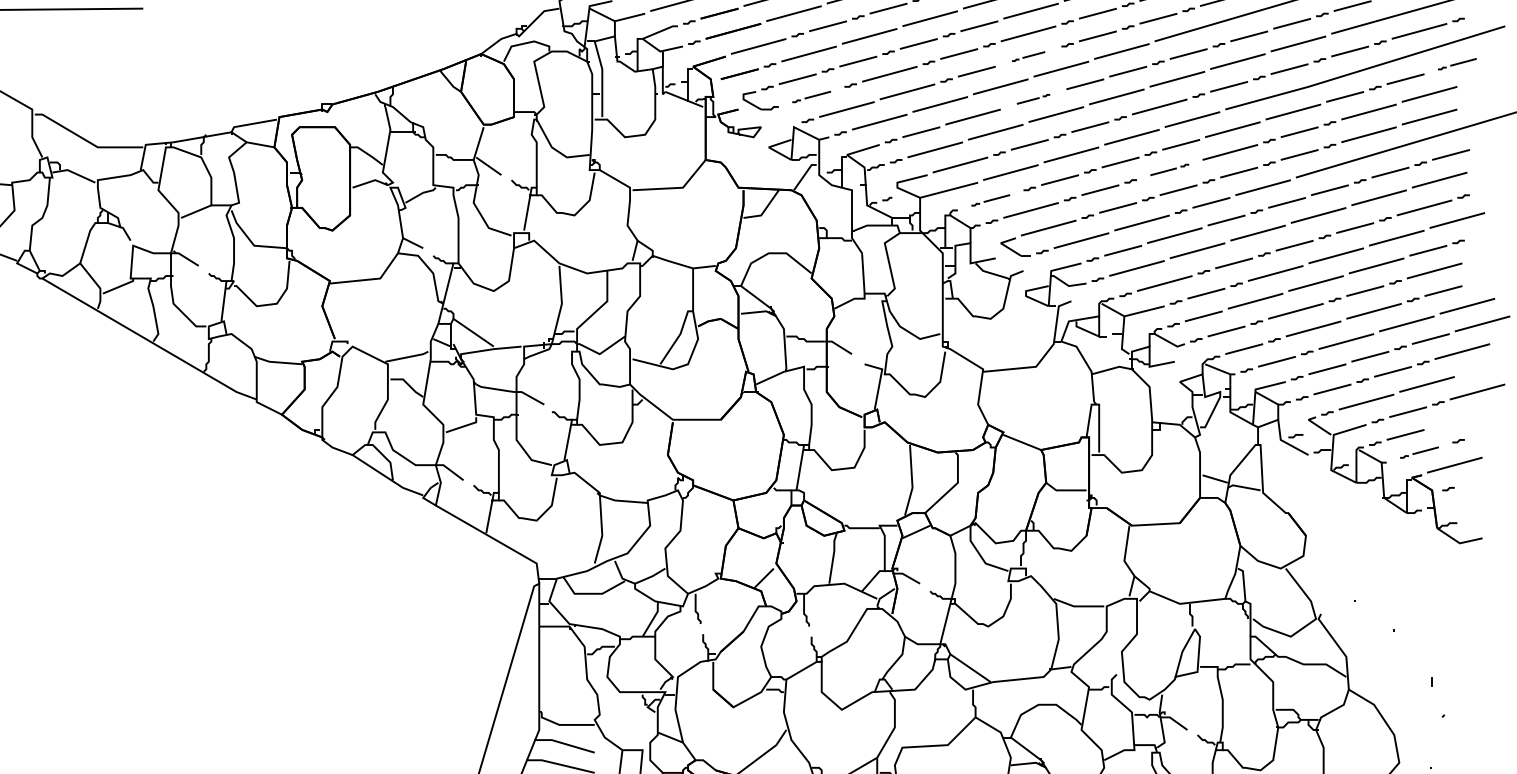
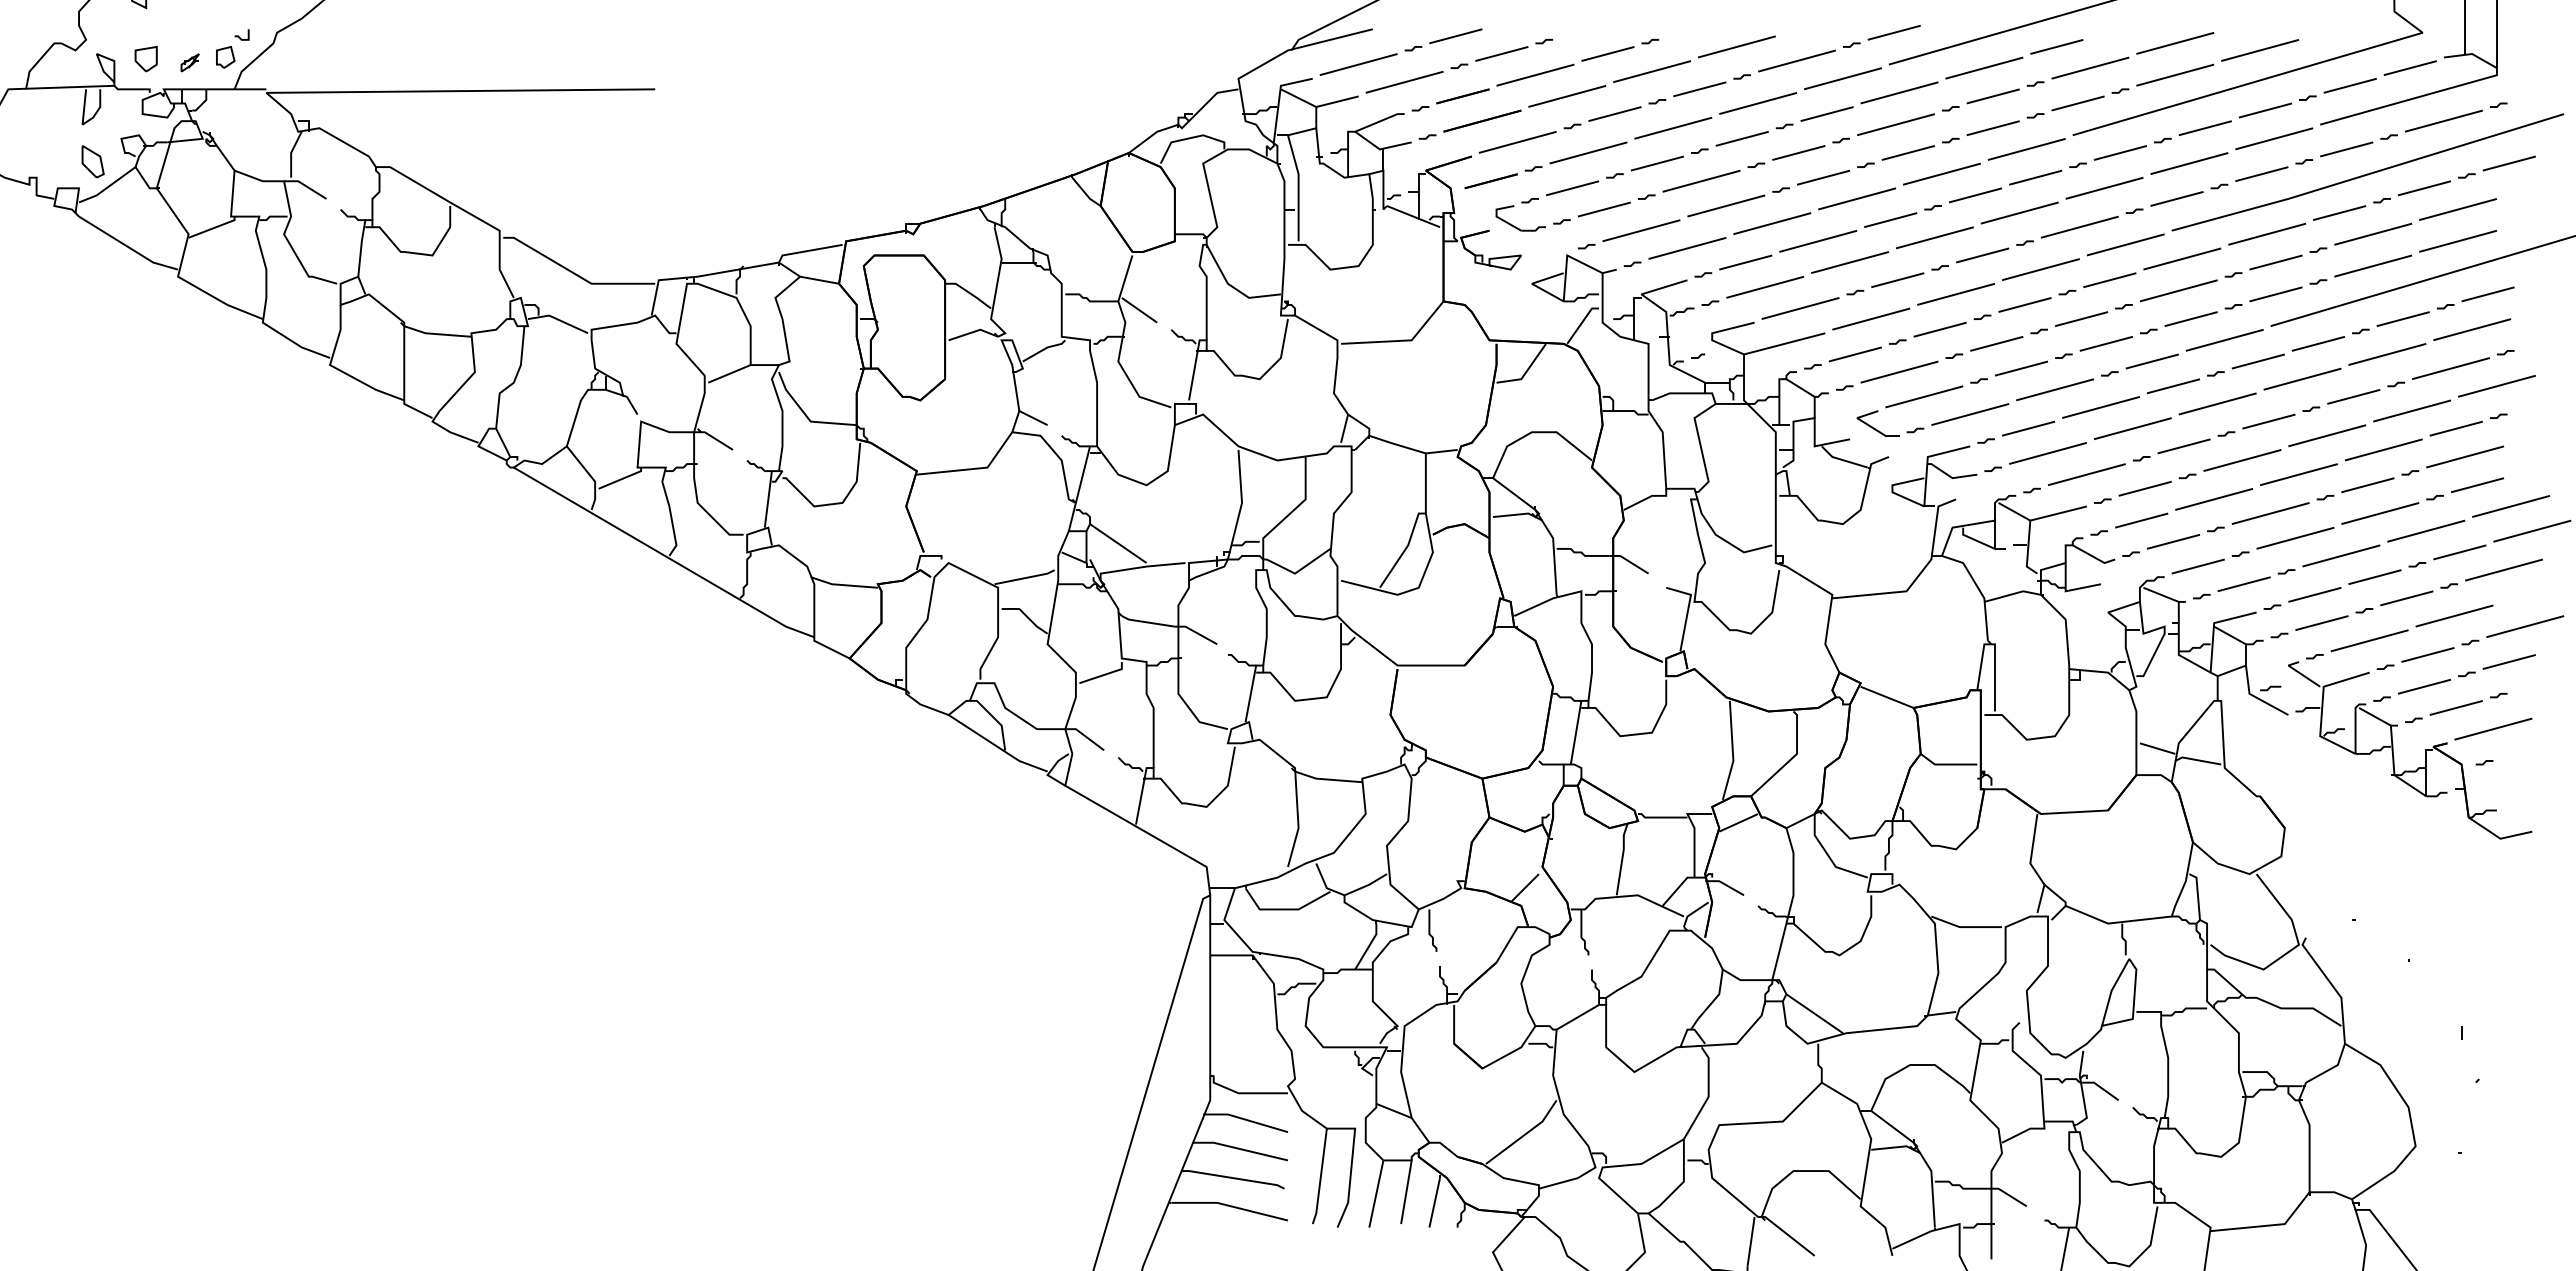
part: (1028, 56) -> (1895, 156), size x1.67
part: (1457, 63) -> (2496, 166), size x1.43
part: (811, 96) -> (1591, 212), size x1.43
part: (1033, 99) -> (1902, 216), size x1.67
part: (1169, 170) -> (2093, 315), size x1.43
part: (990, 199) -> (1842, 357), size x1.43
part: (1457, 419) -> (2496, 665), added
part: (1419, 452) -> (2443, 711), size x1.43

